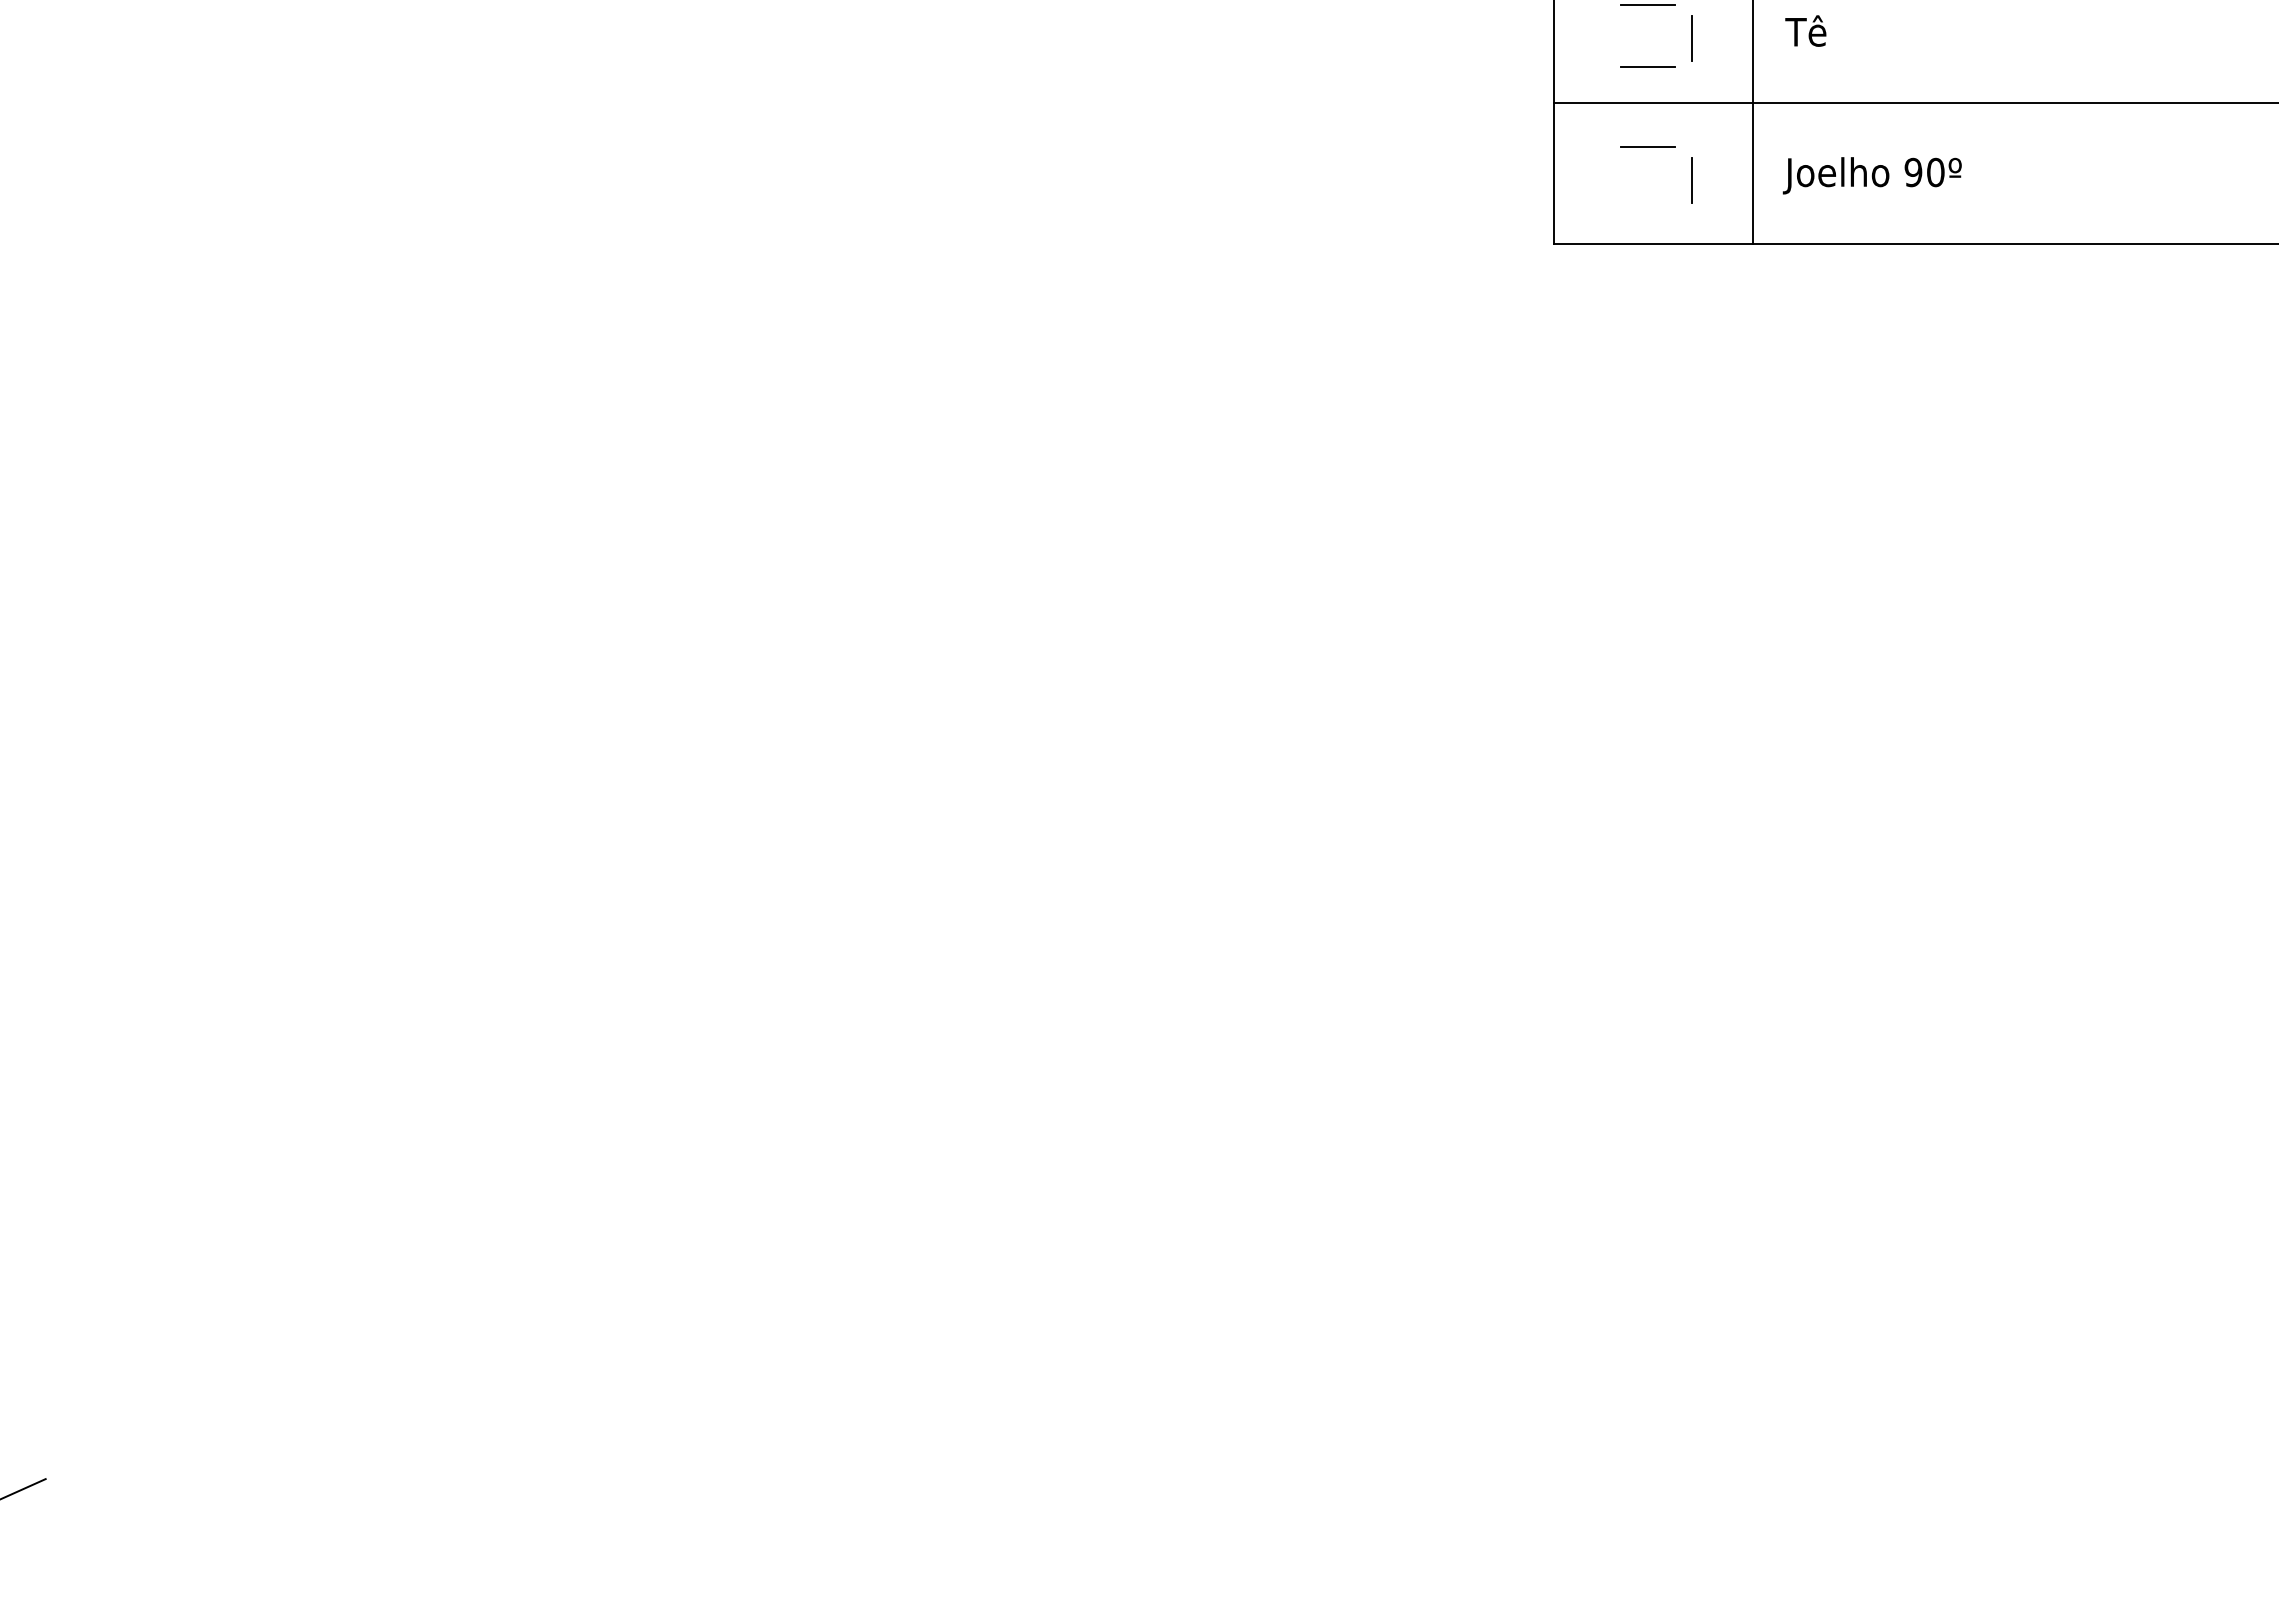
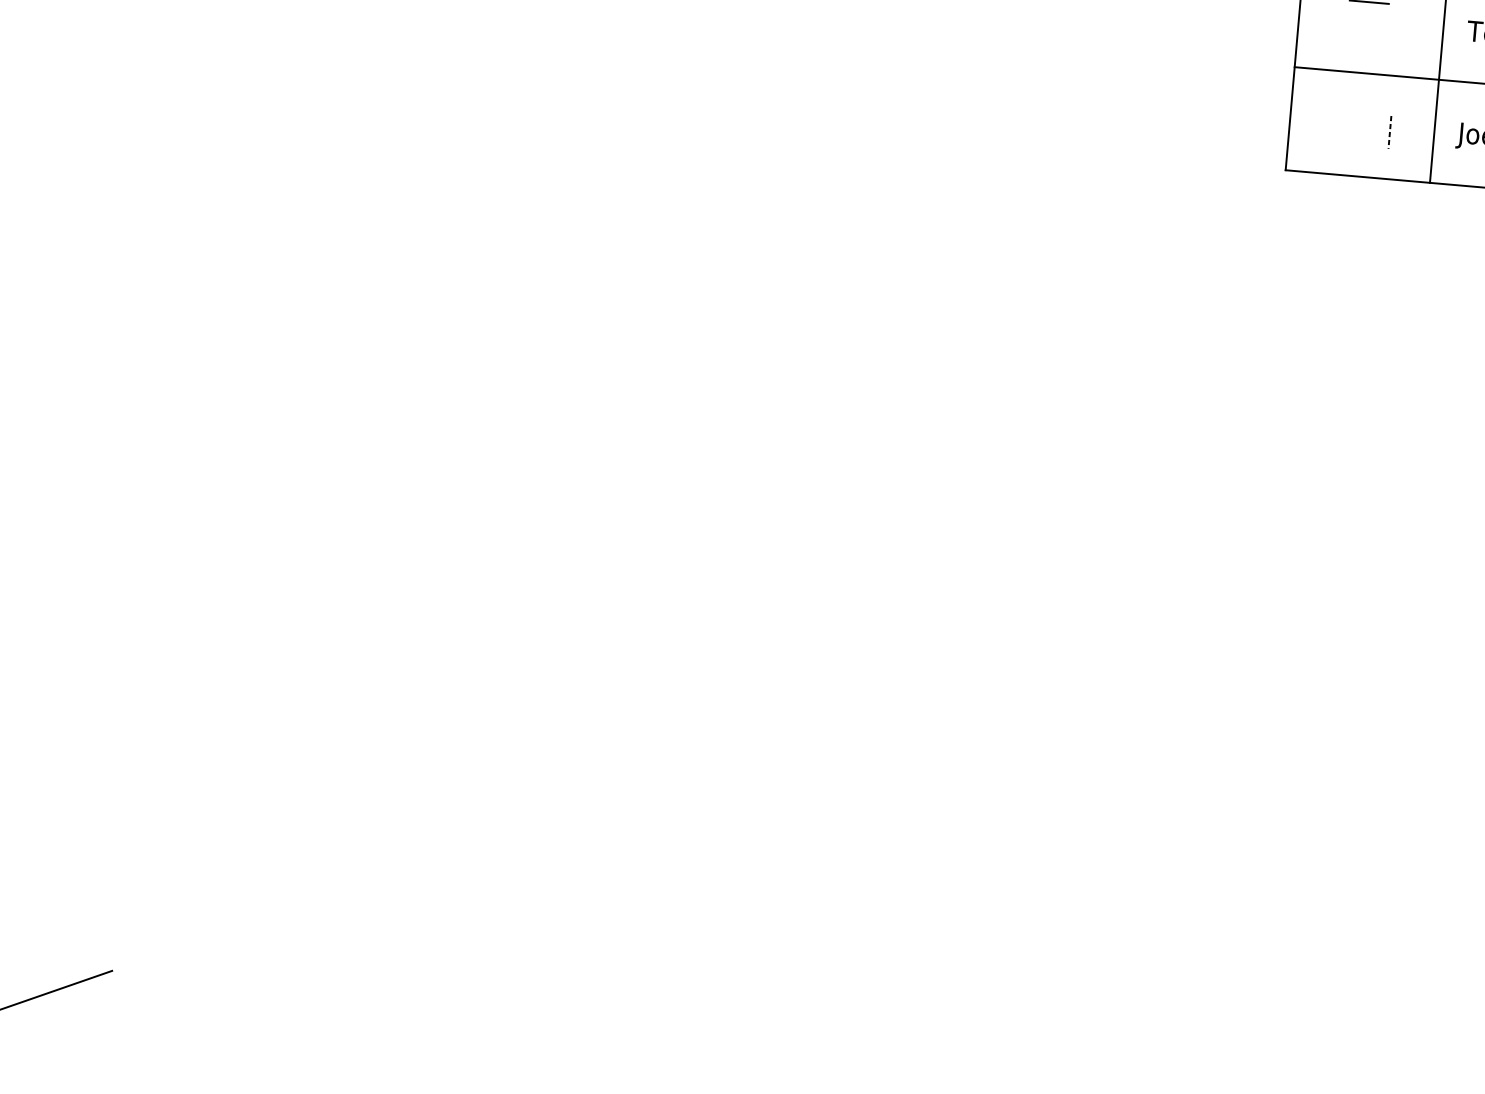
line: (1692, 37) -> (1399, 28), removed
line: (1647, 66) -> (1365, 46), removed
line: (1647, 146) -> (1359, 105), removed
line: (1691, 180) -> (1389, 132), solid -> dashed

